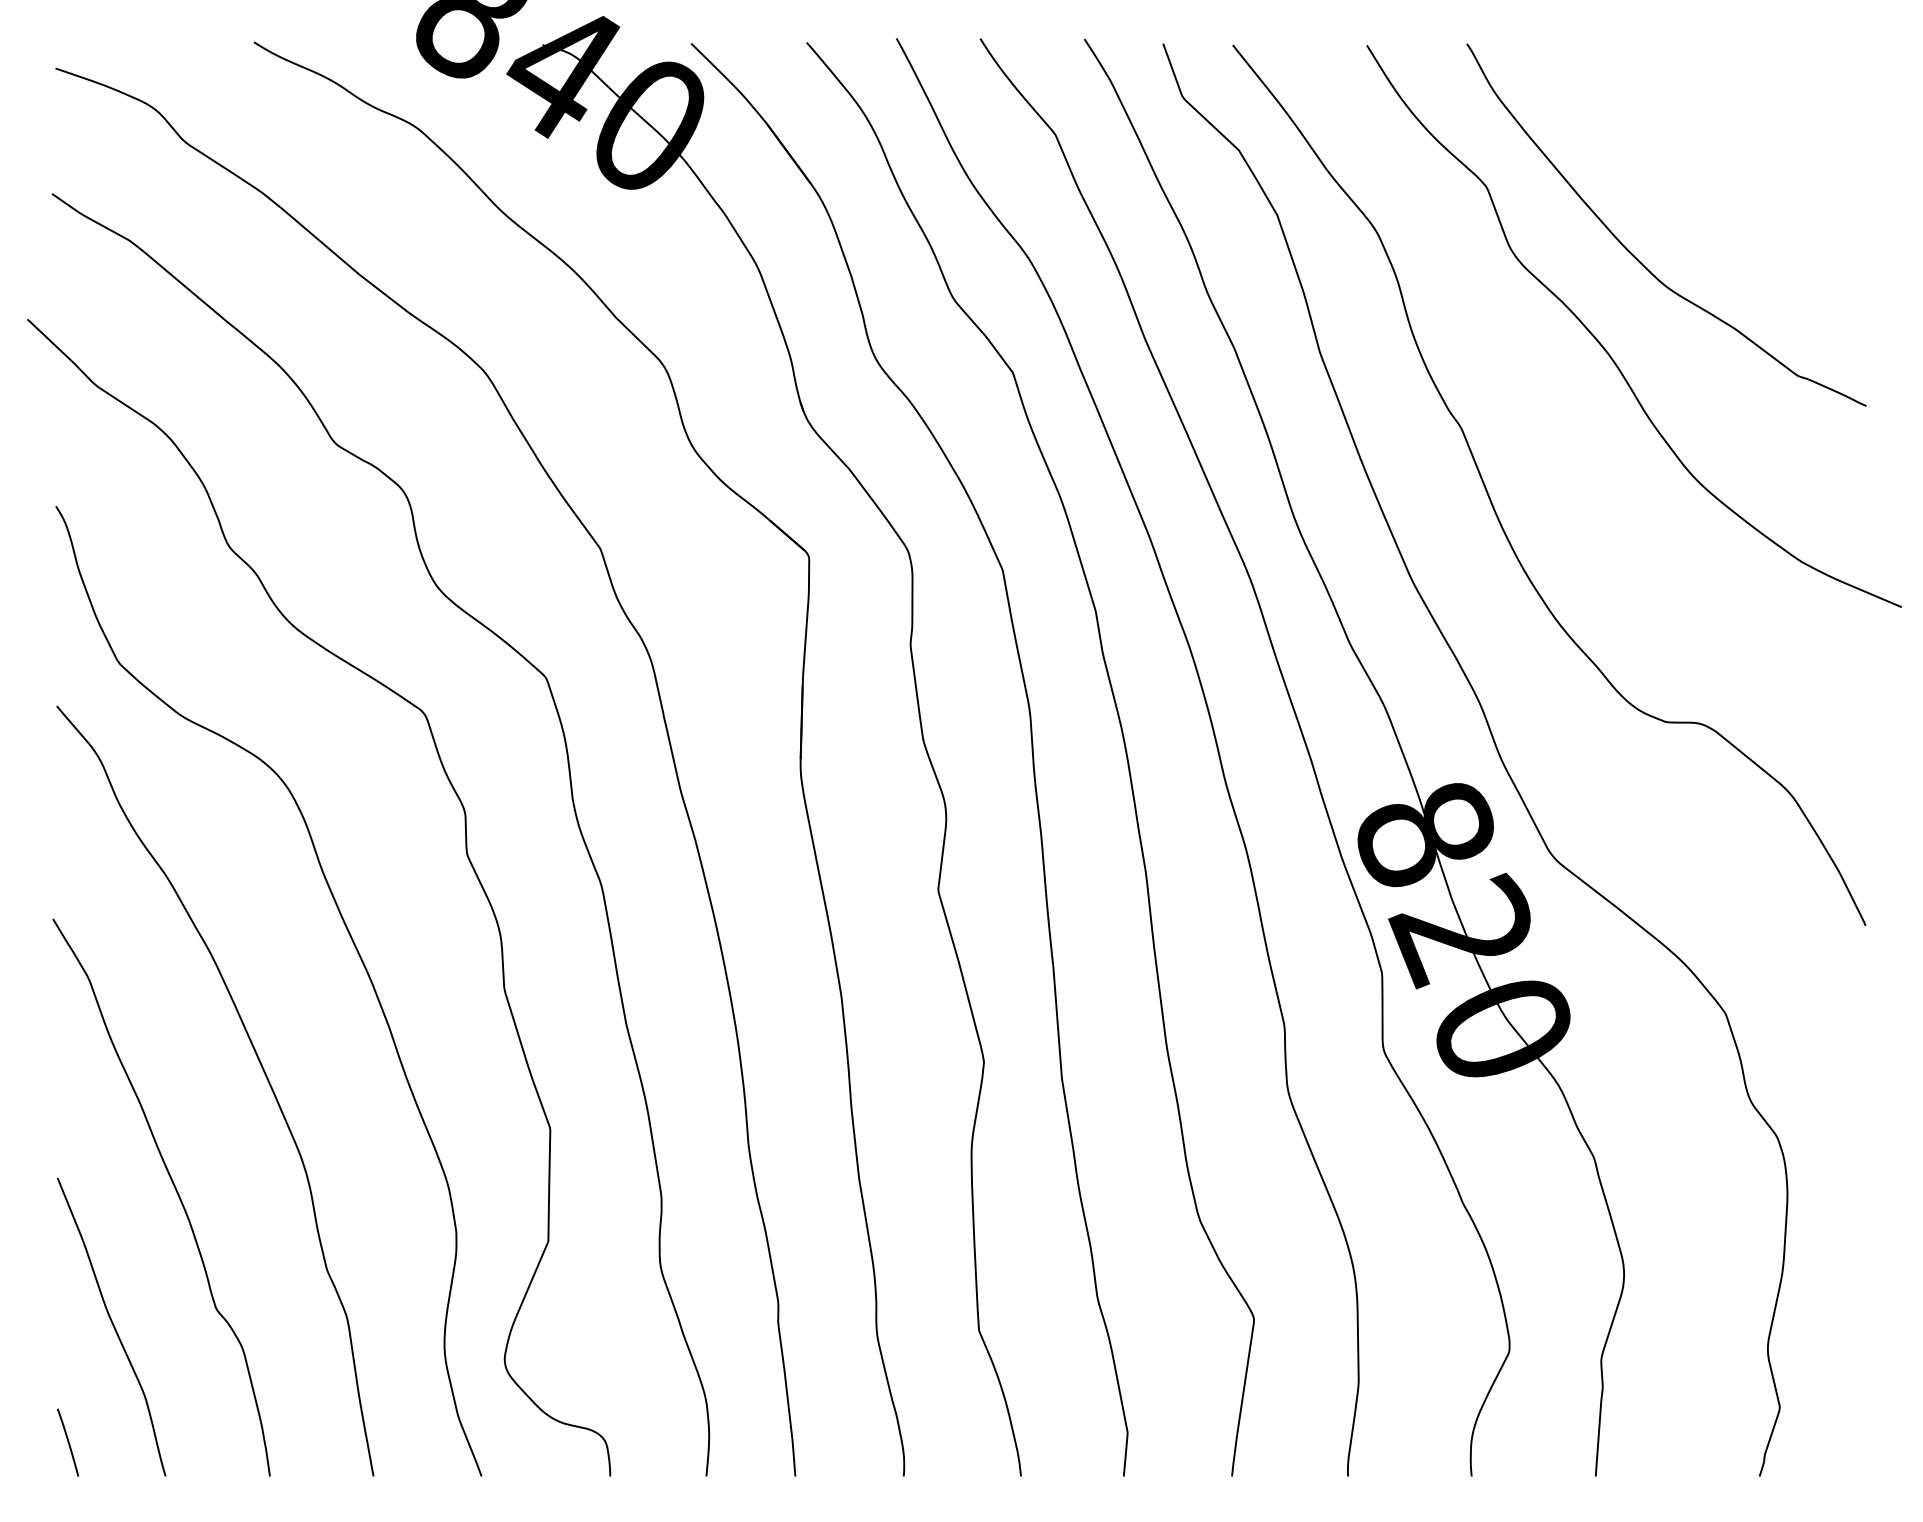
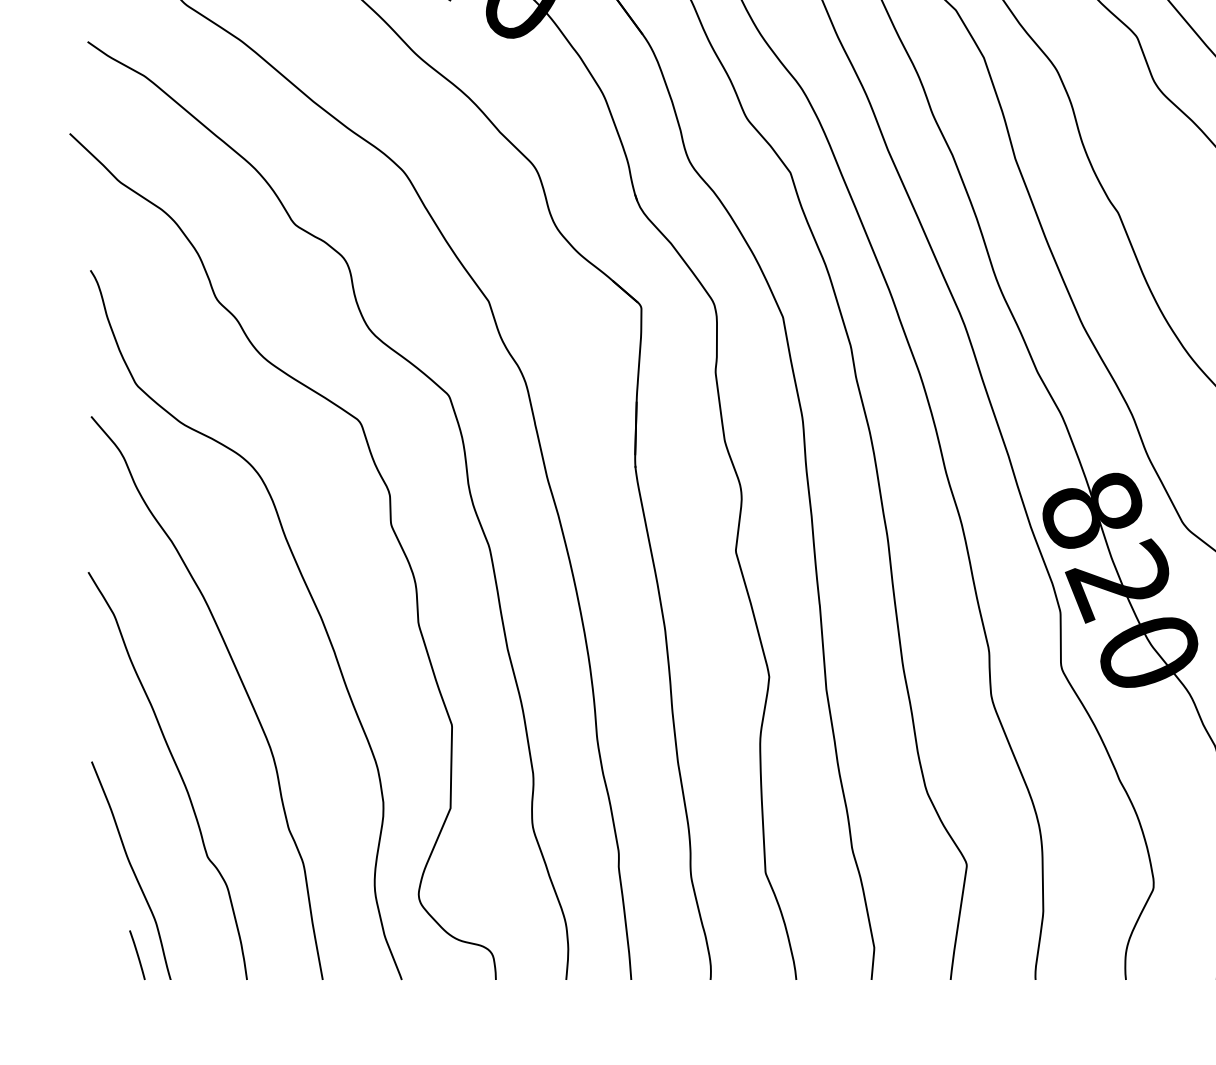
line: (67, 1442) -> (137, 955), moved

